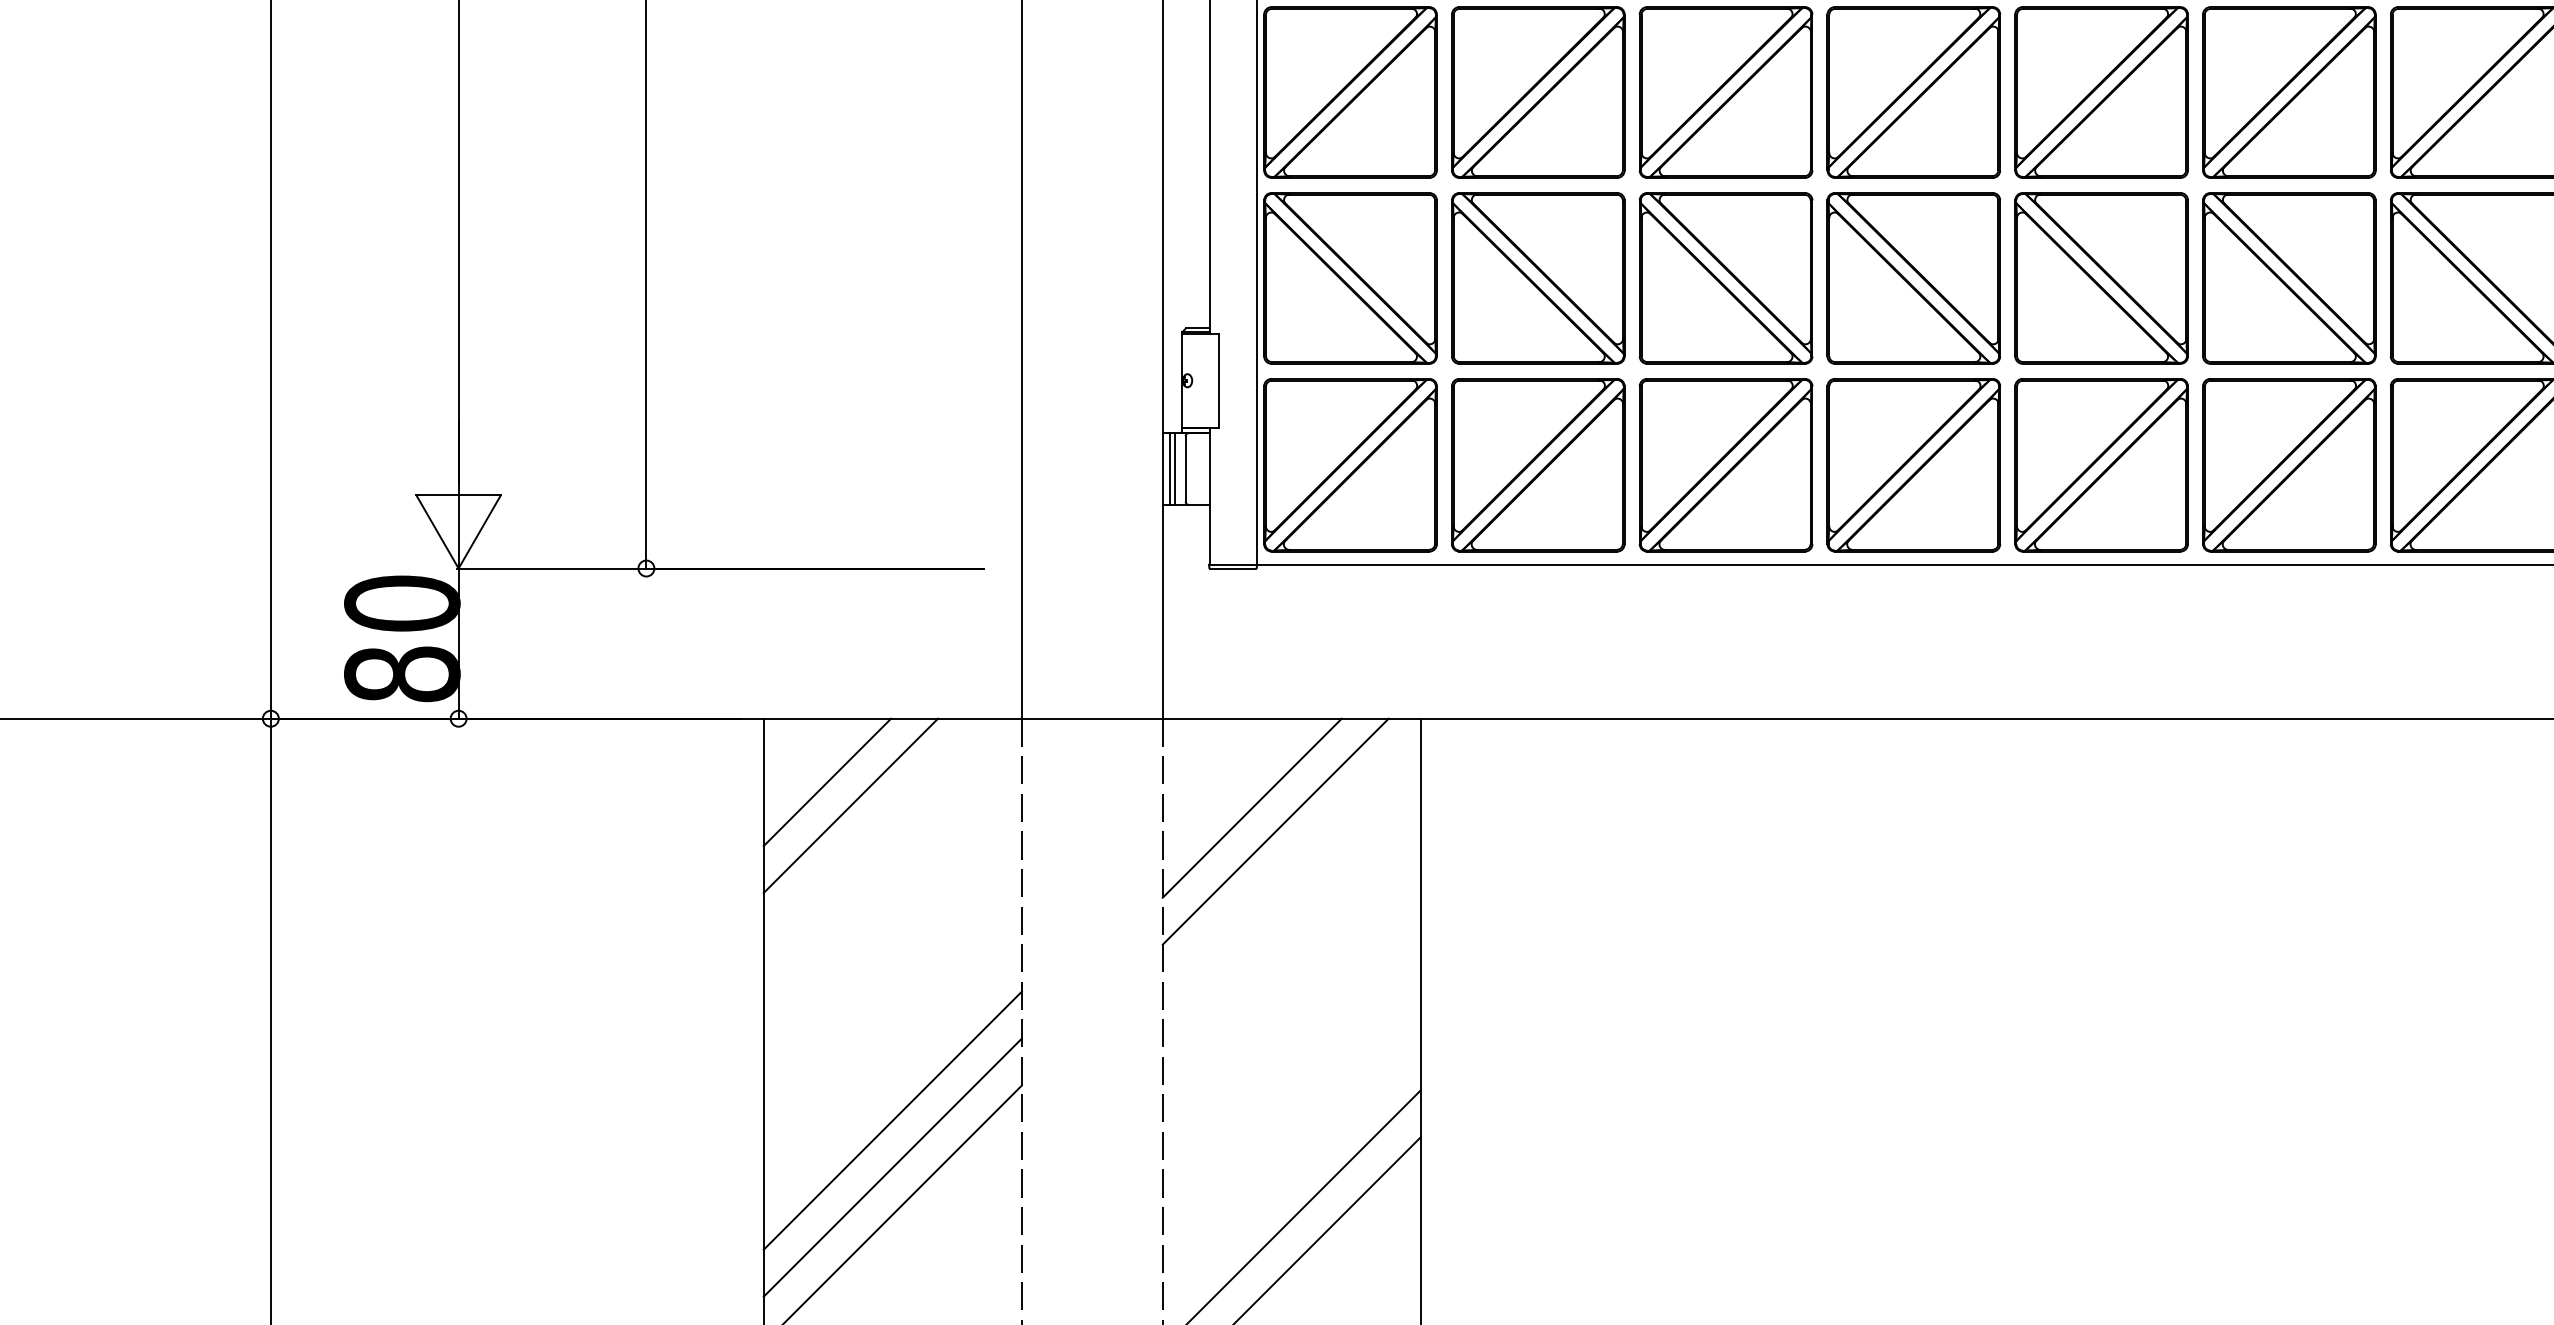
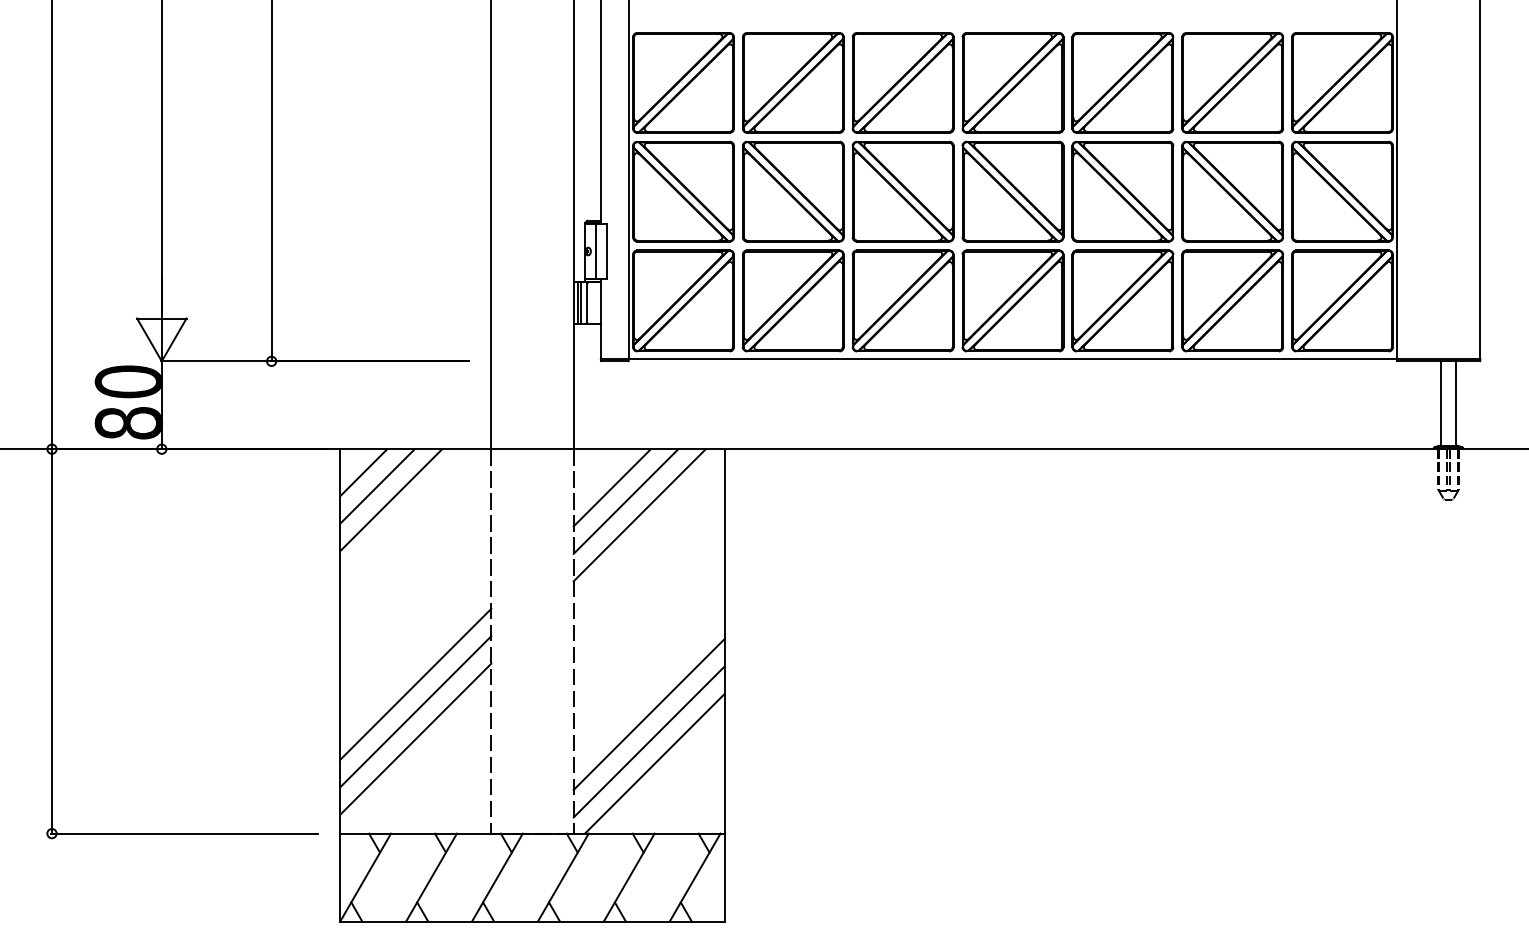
line: (1200, 380) -> (595, 251), added
line: (803, 758) -> (363, 472), added
line: (1227, 784) -> (611, 487), added
line: (1290, 1172) -> (648, 714), added

